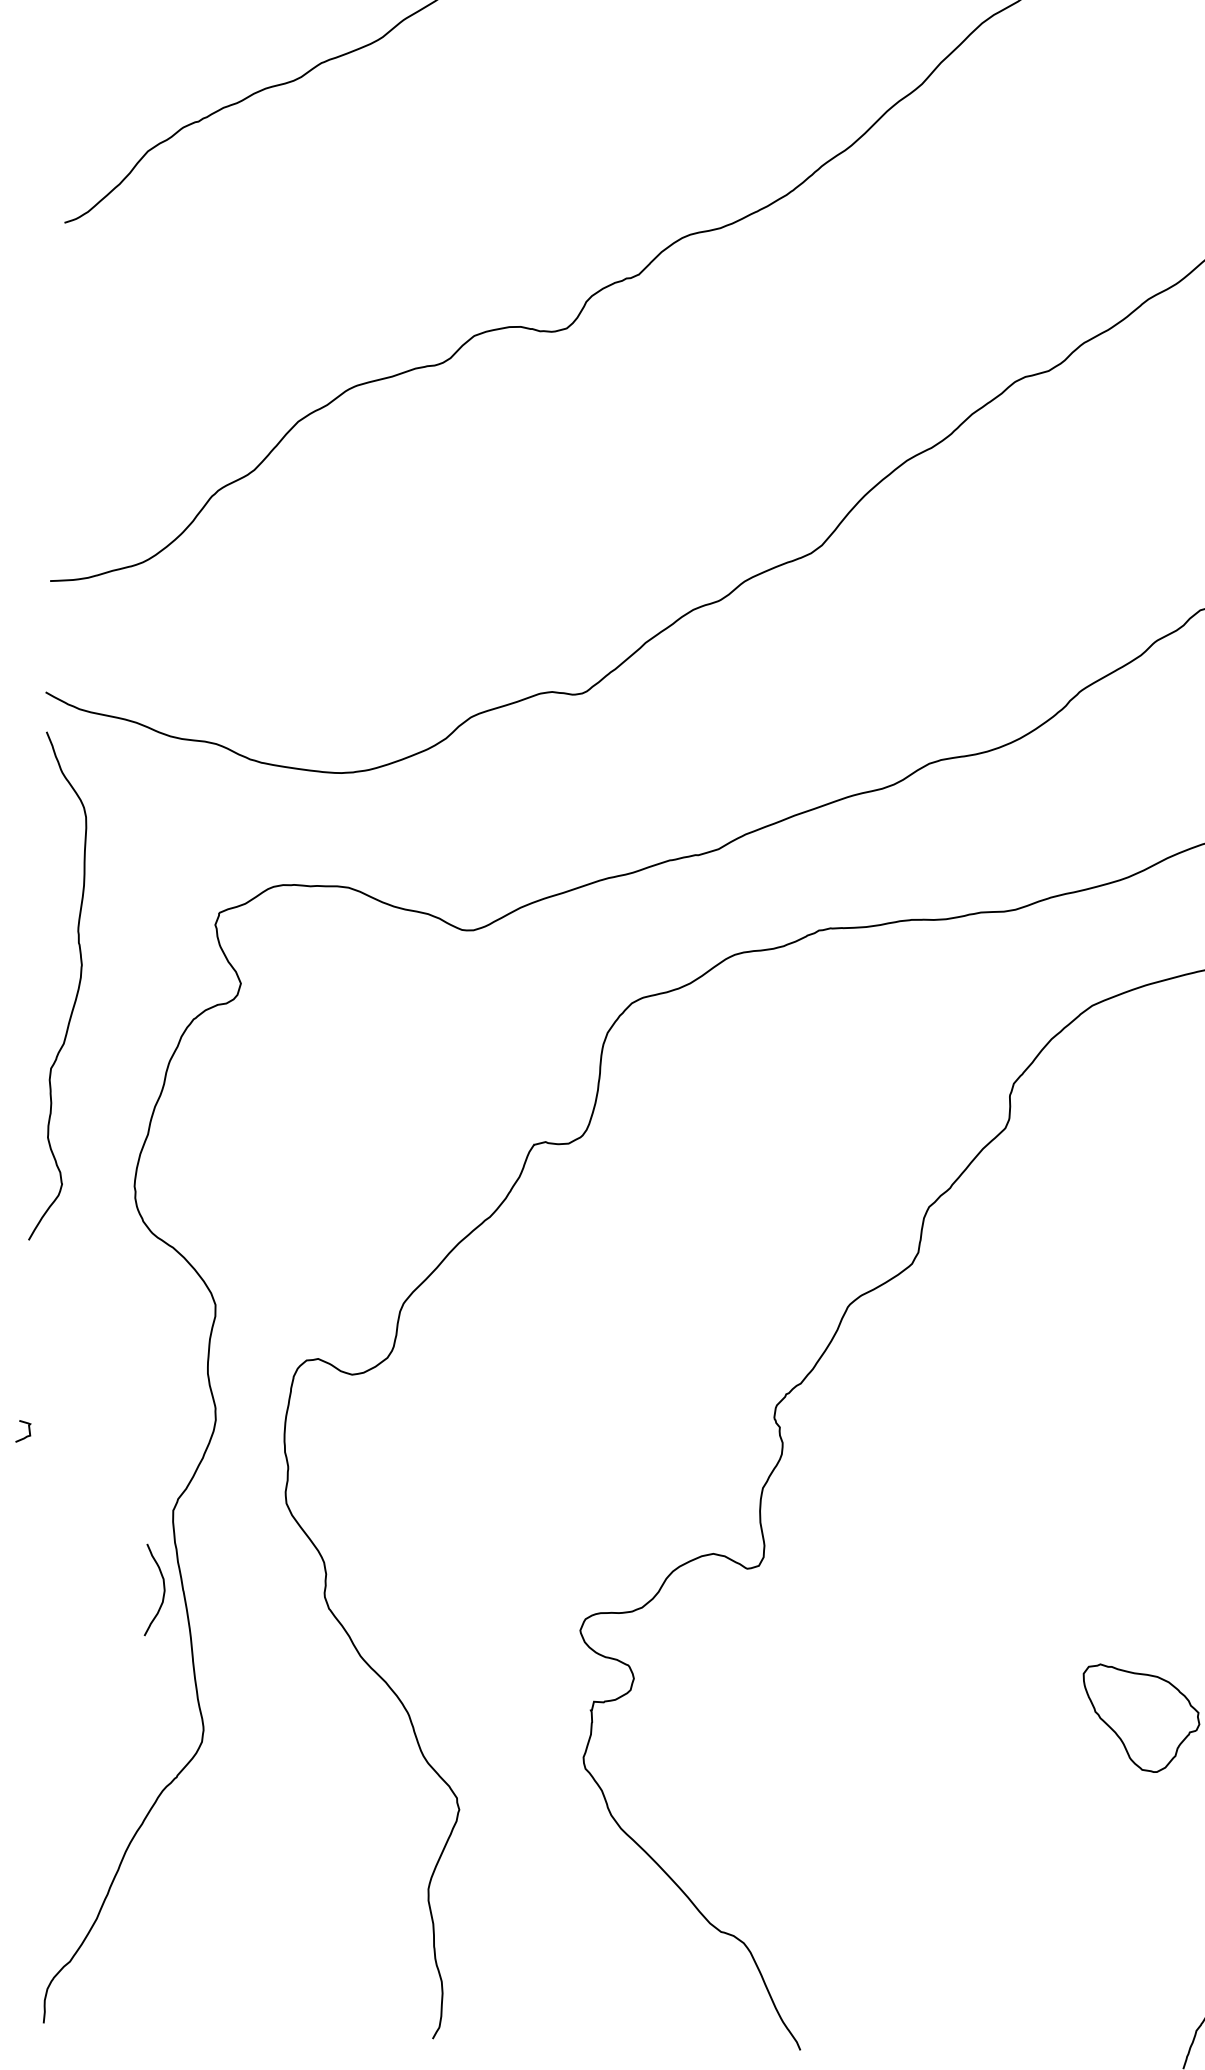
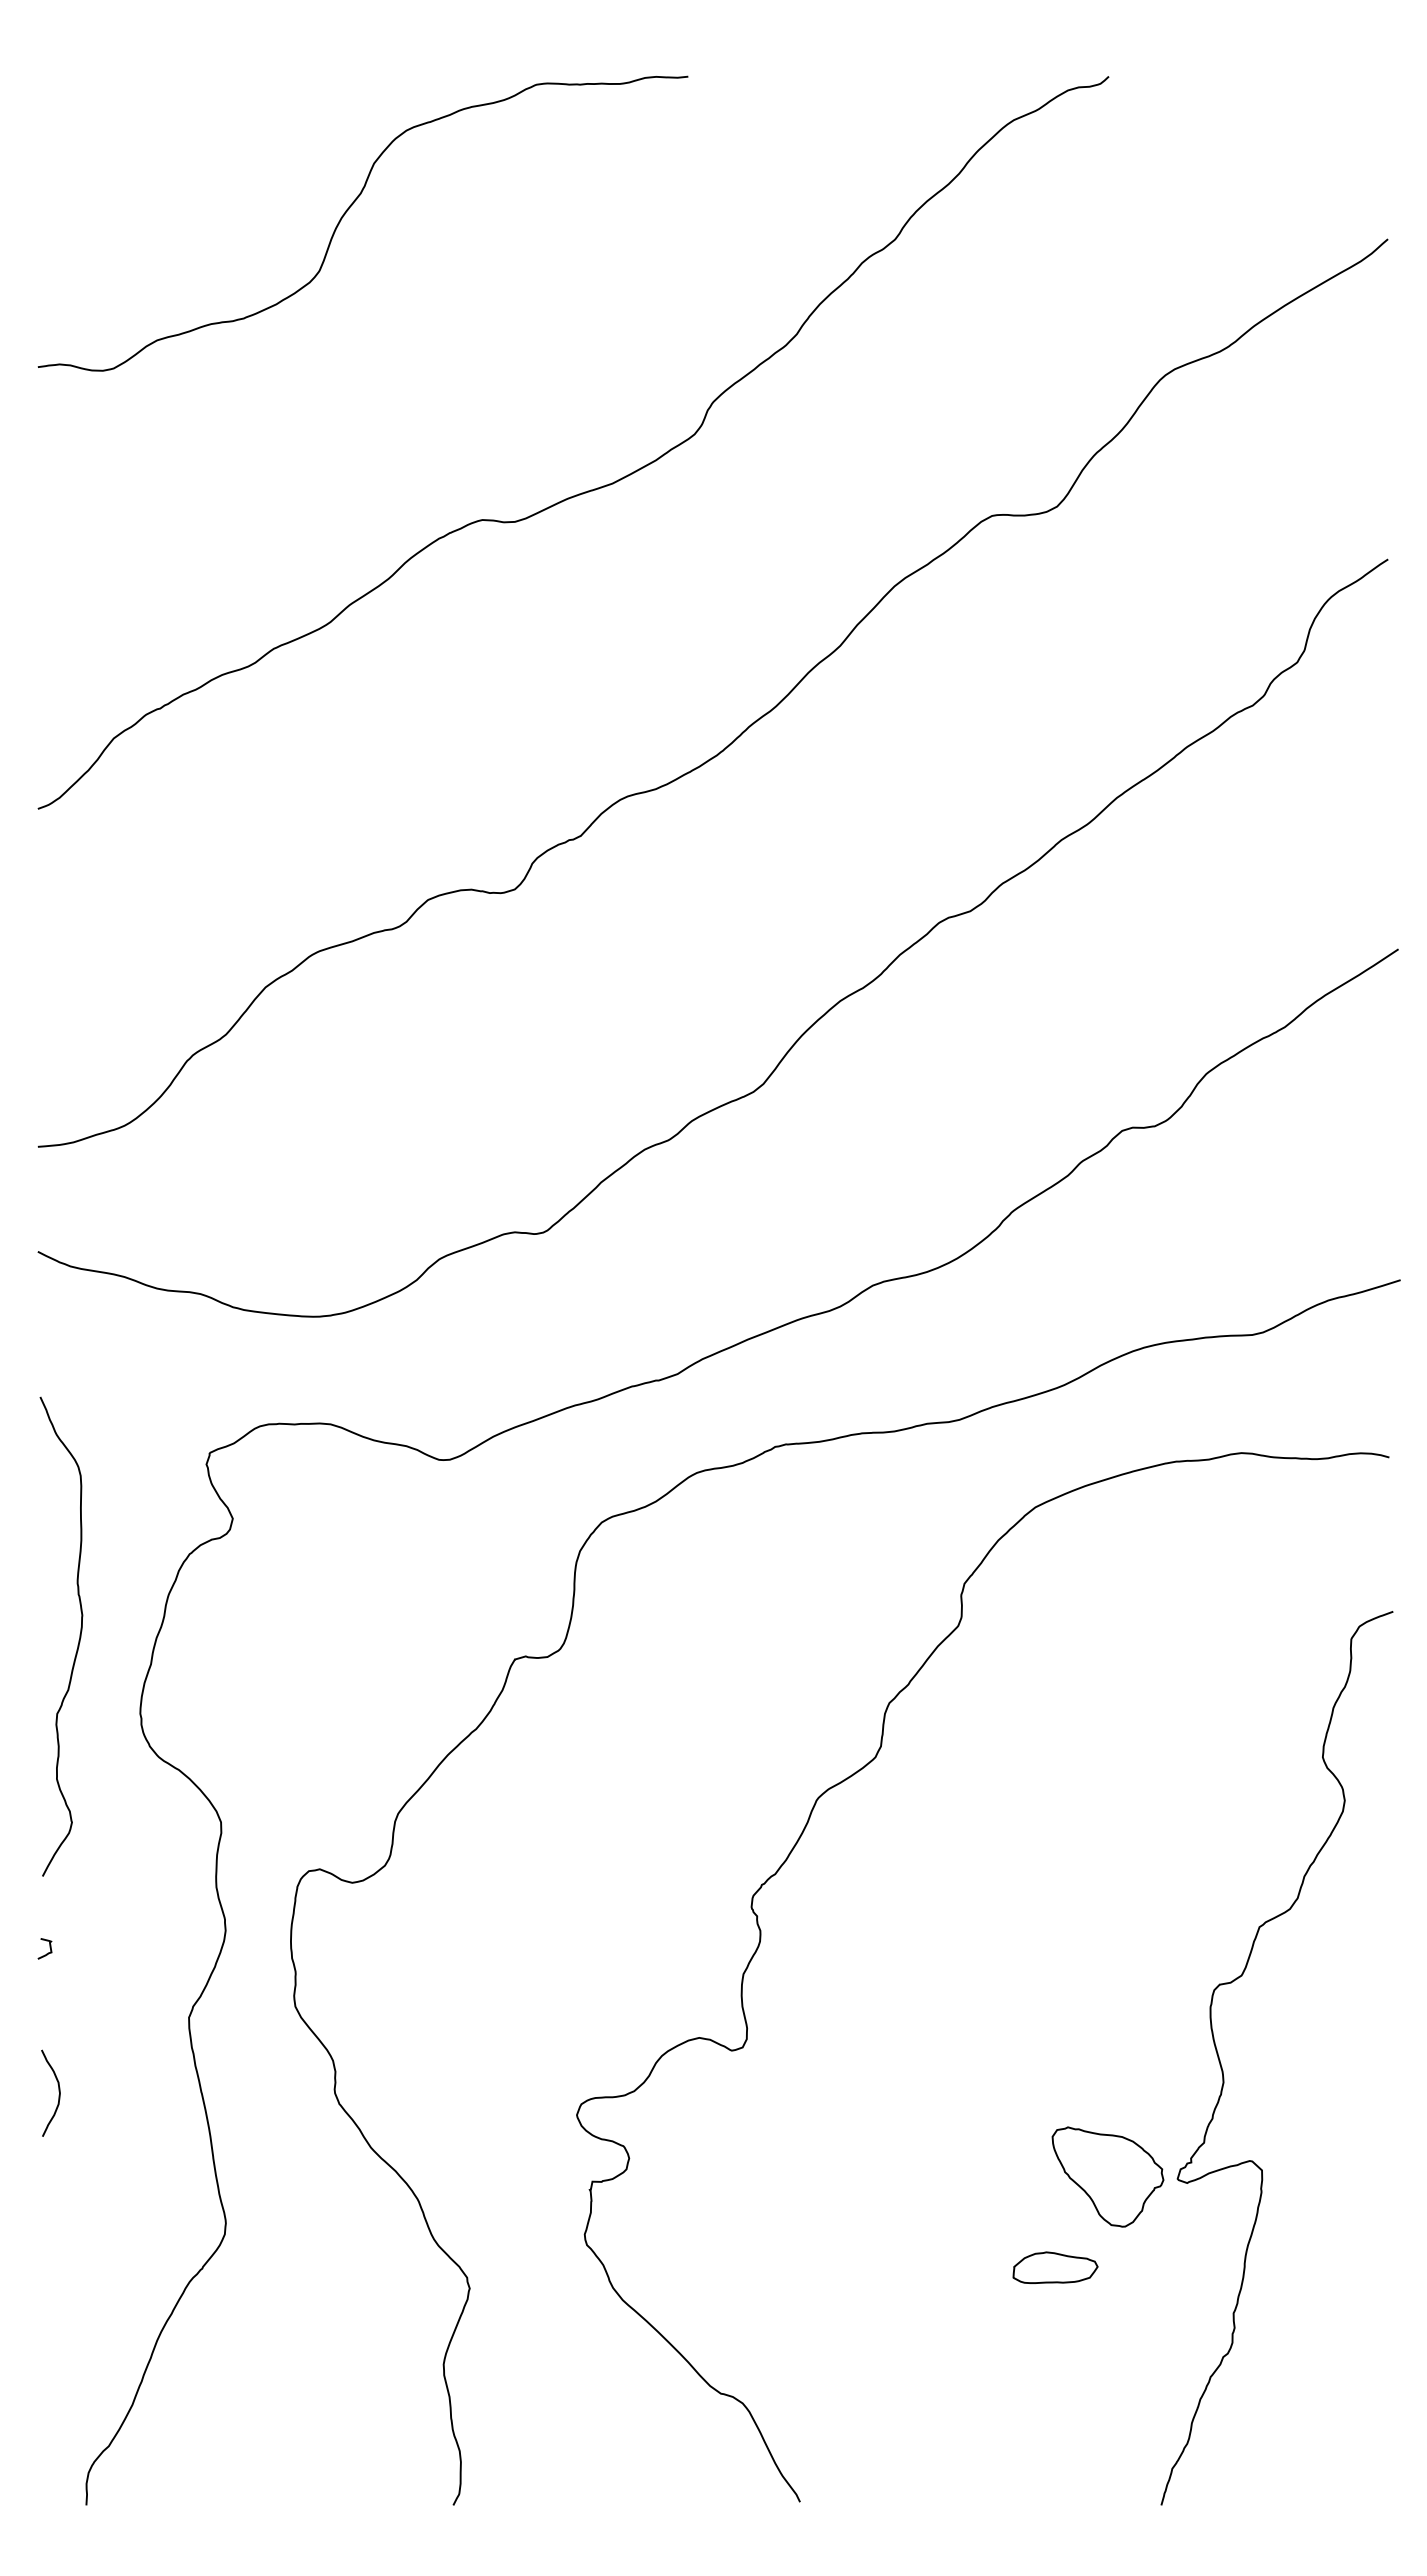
curve: (76, 991) -> (78, 1640), moved
curve: (163, 1588) -> (58, 2091), moved
part: (1081, 1812) -> (1055, 2267), added

